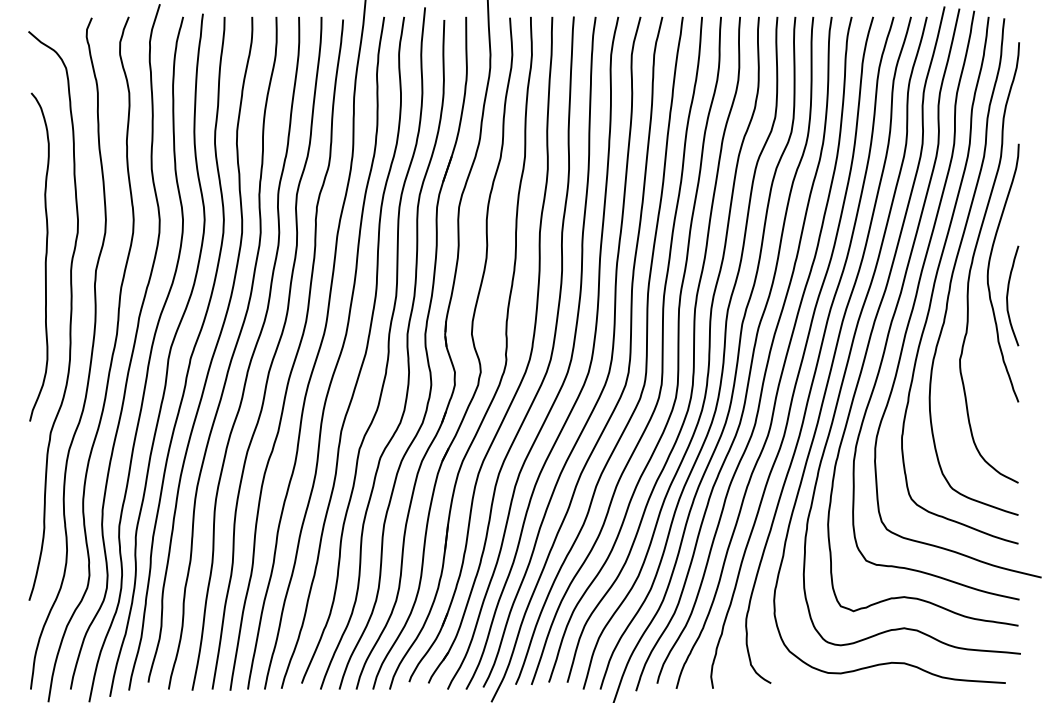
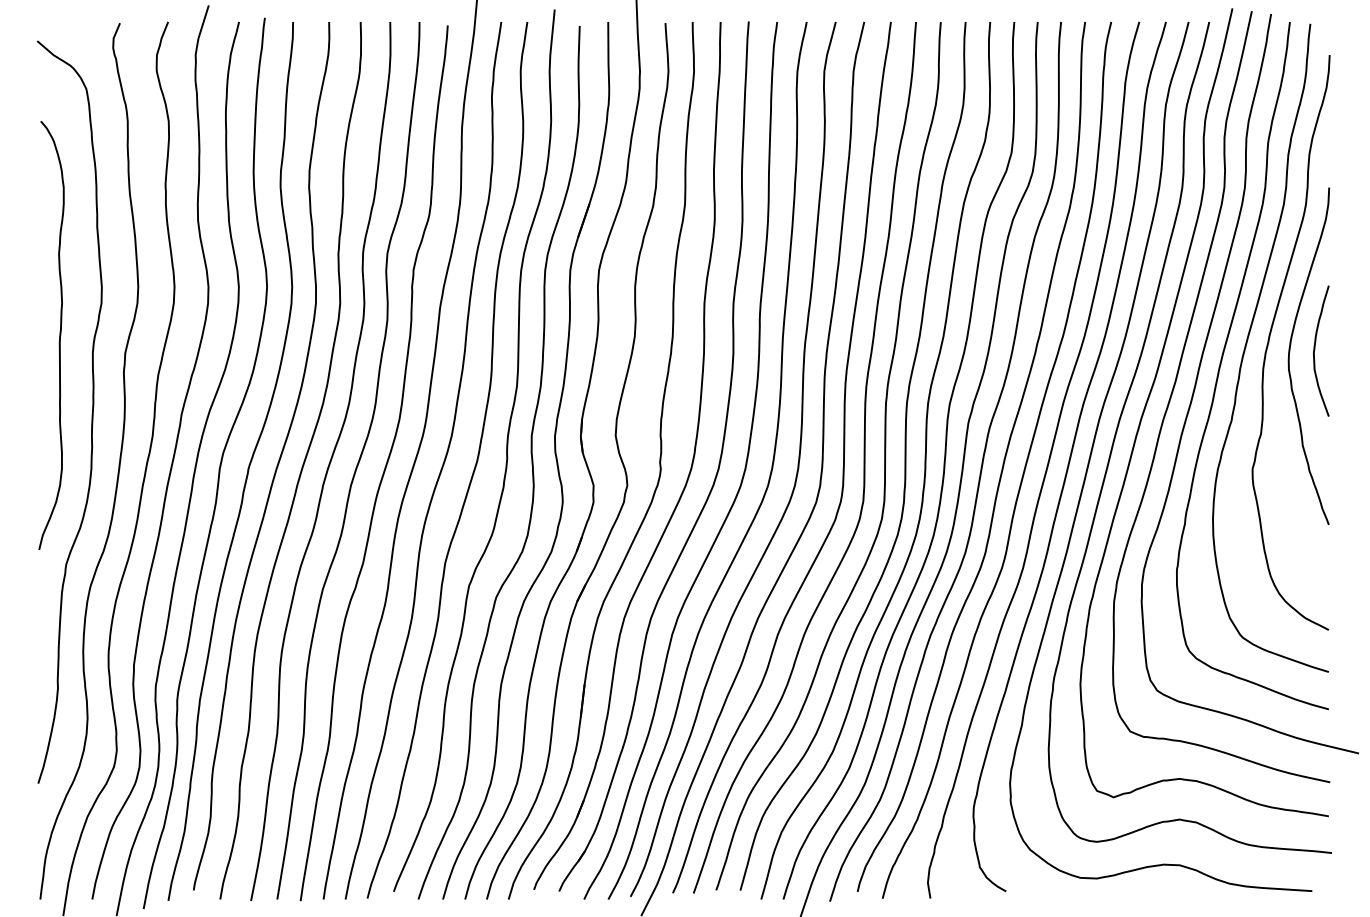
curve: (1008, 295) -> (1315, 350), moved

